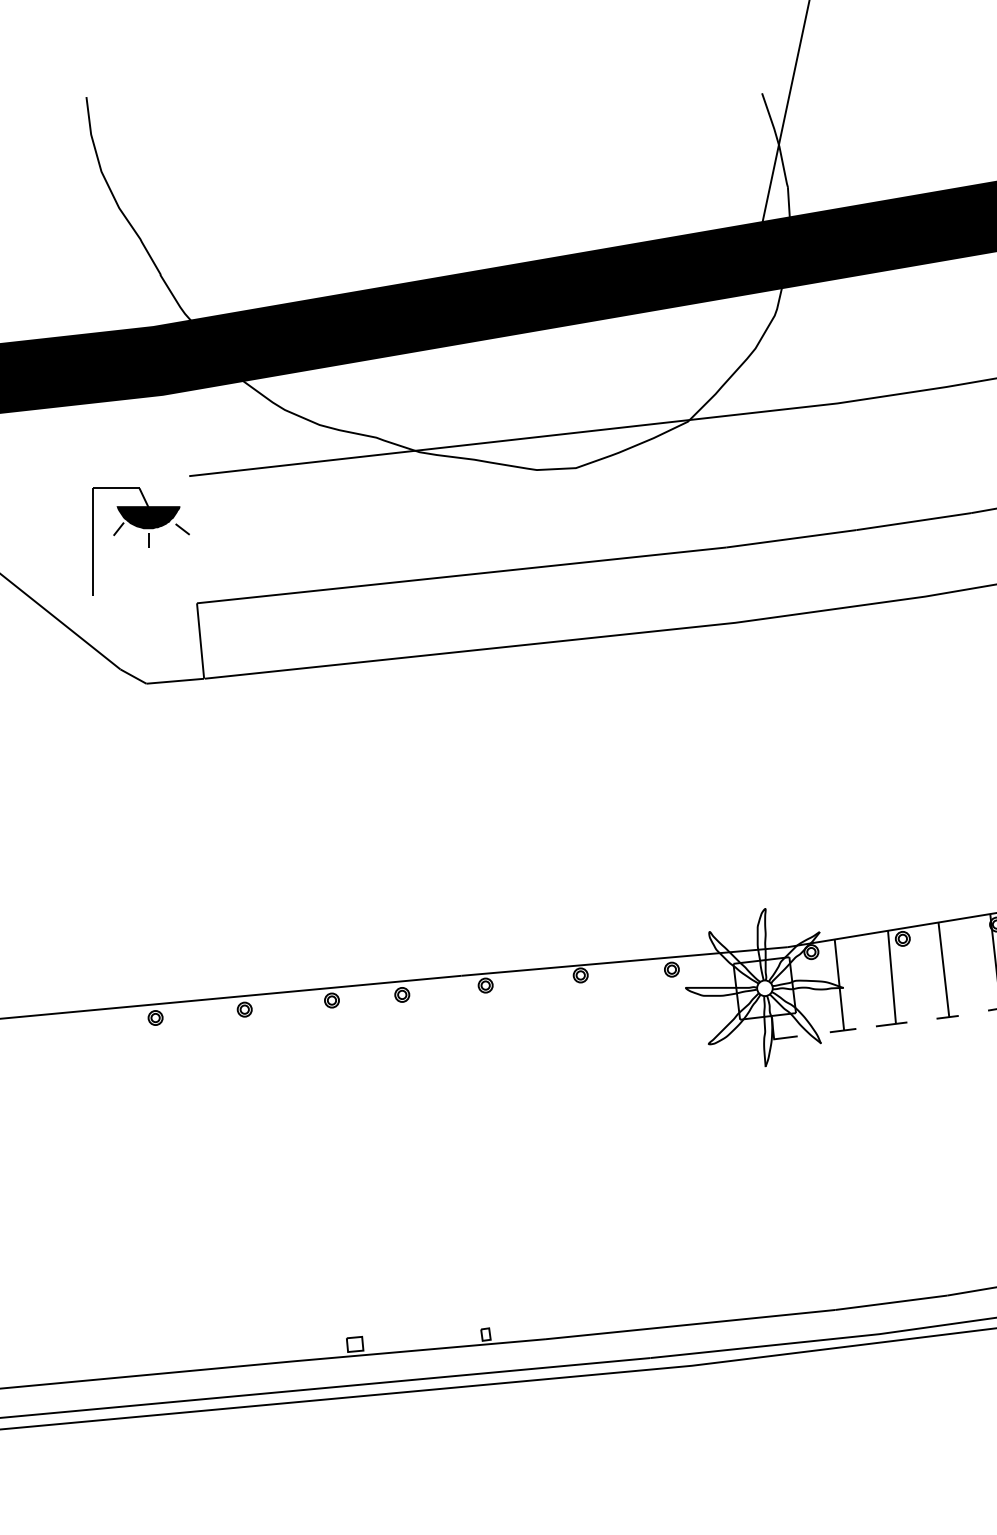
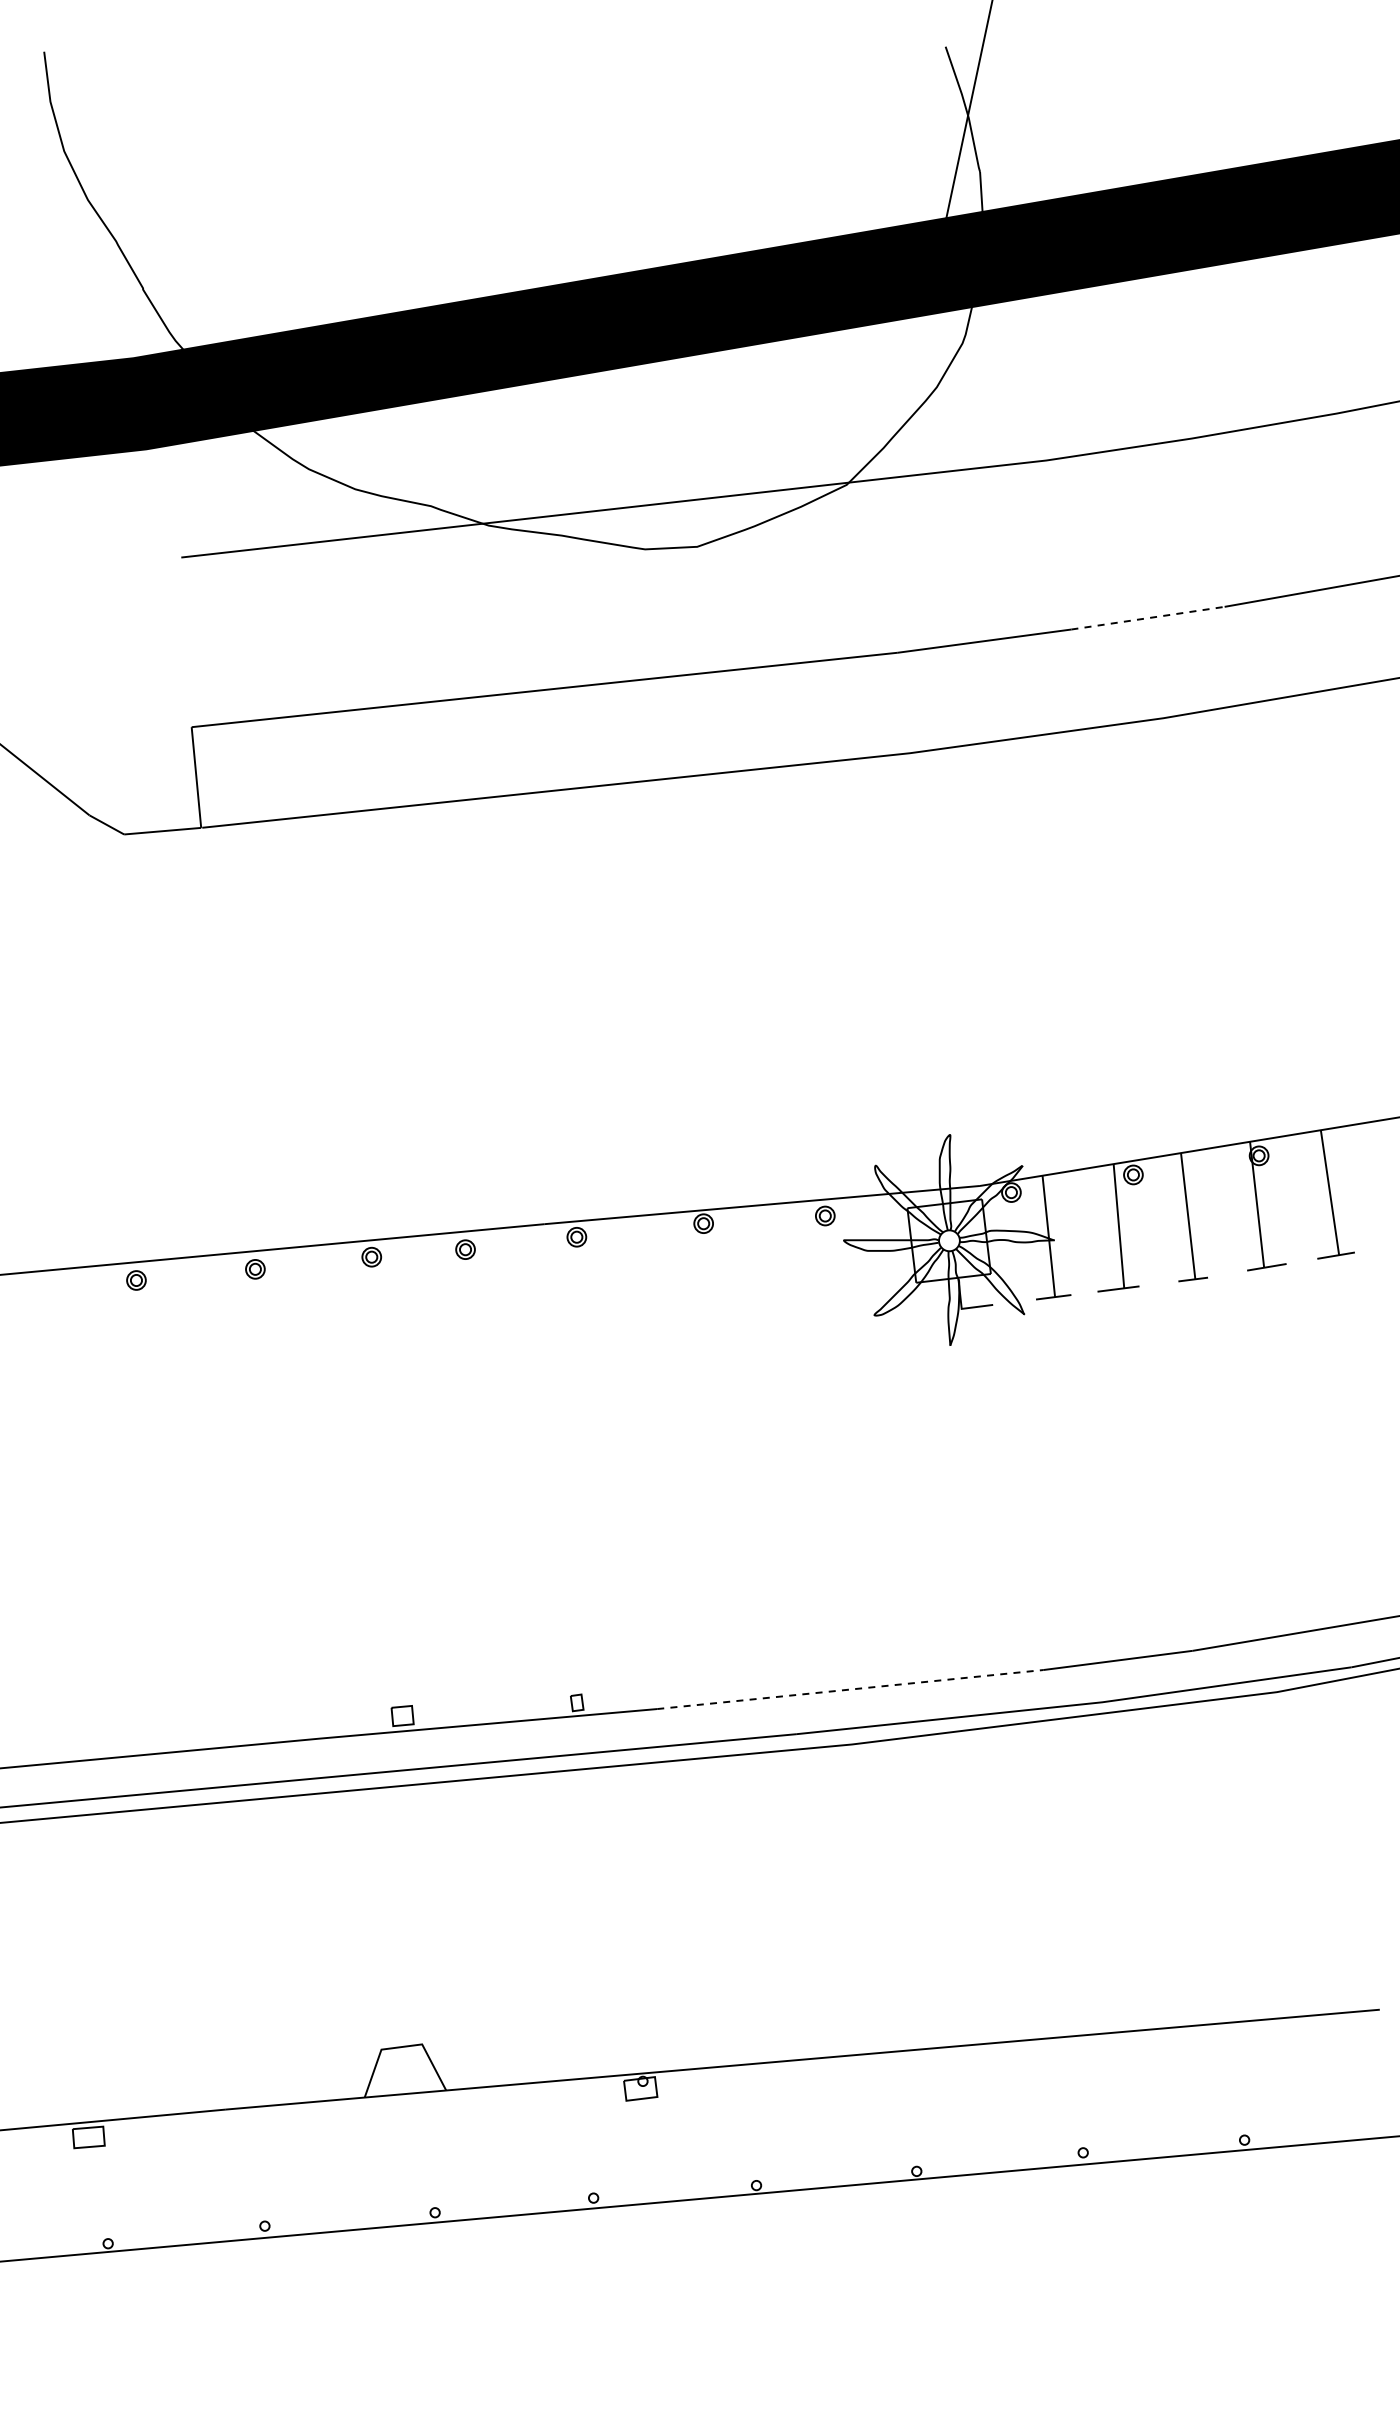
line: (914, 521) -> (1148, 618), solid -> dashed
part: (148, 541) -> (127, 644), removed
line: (690, 1324) -> (850, 1689), solid -> dashed

